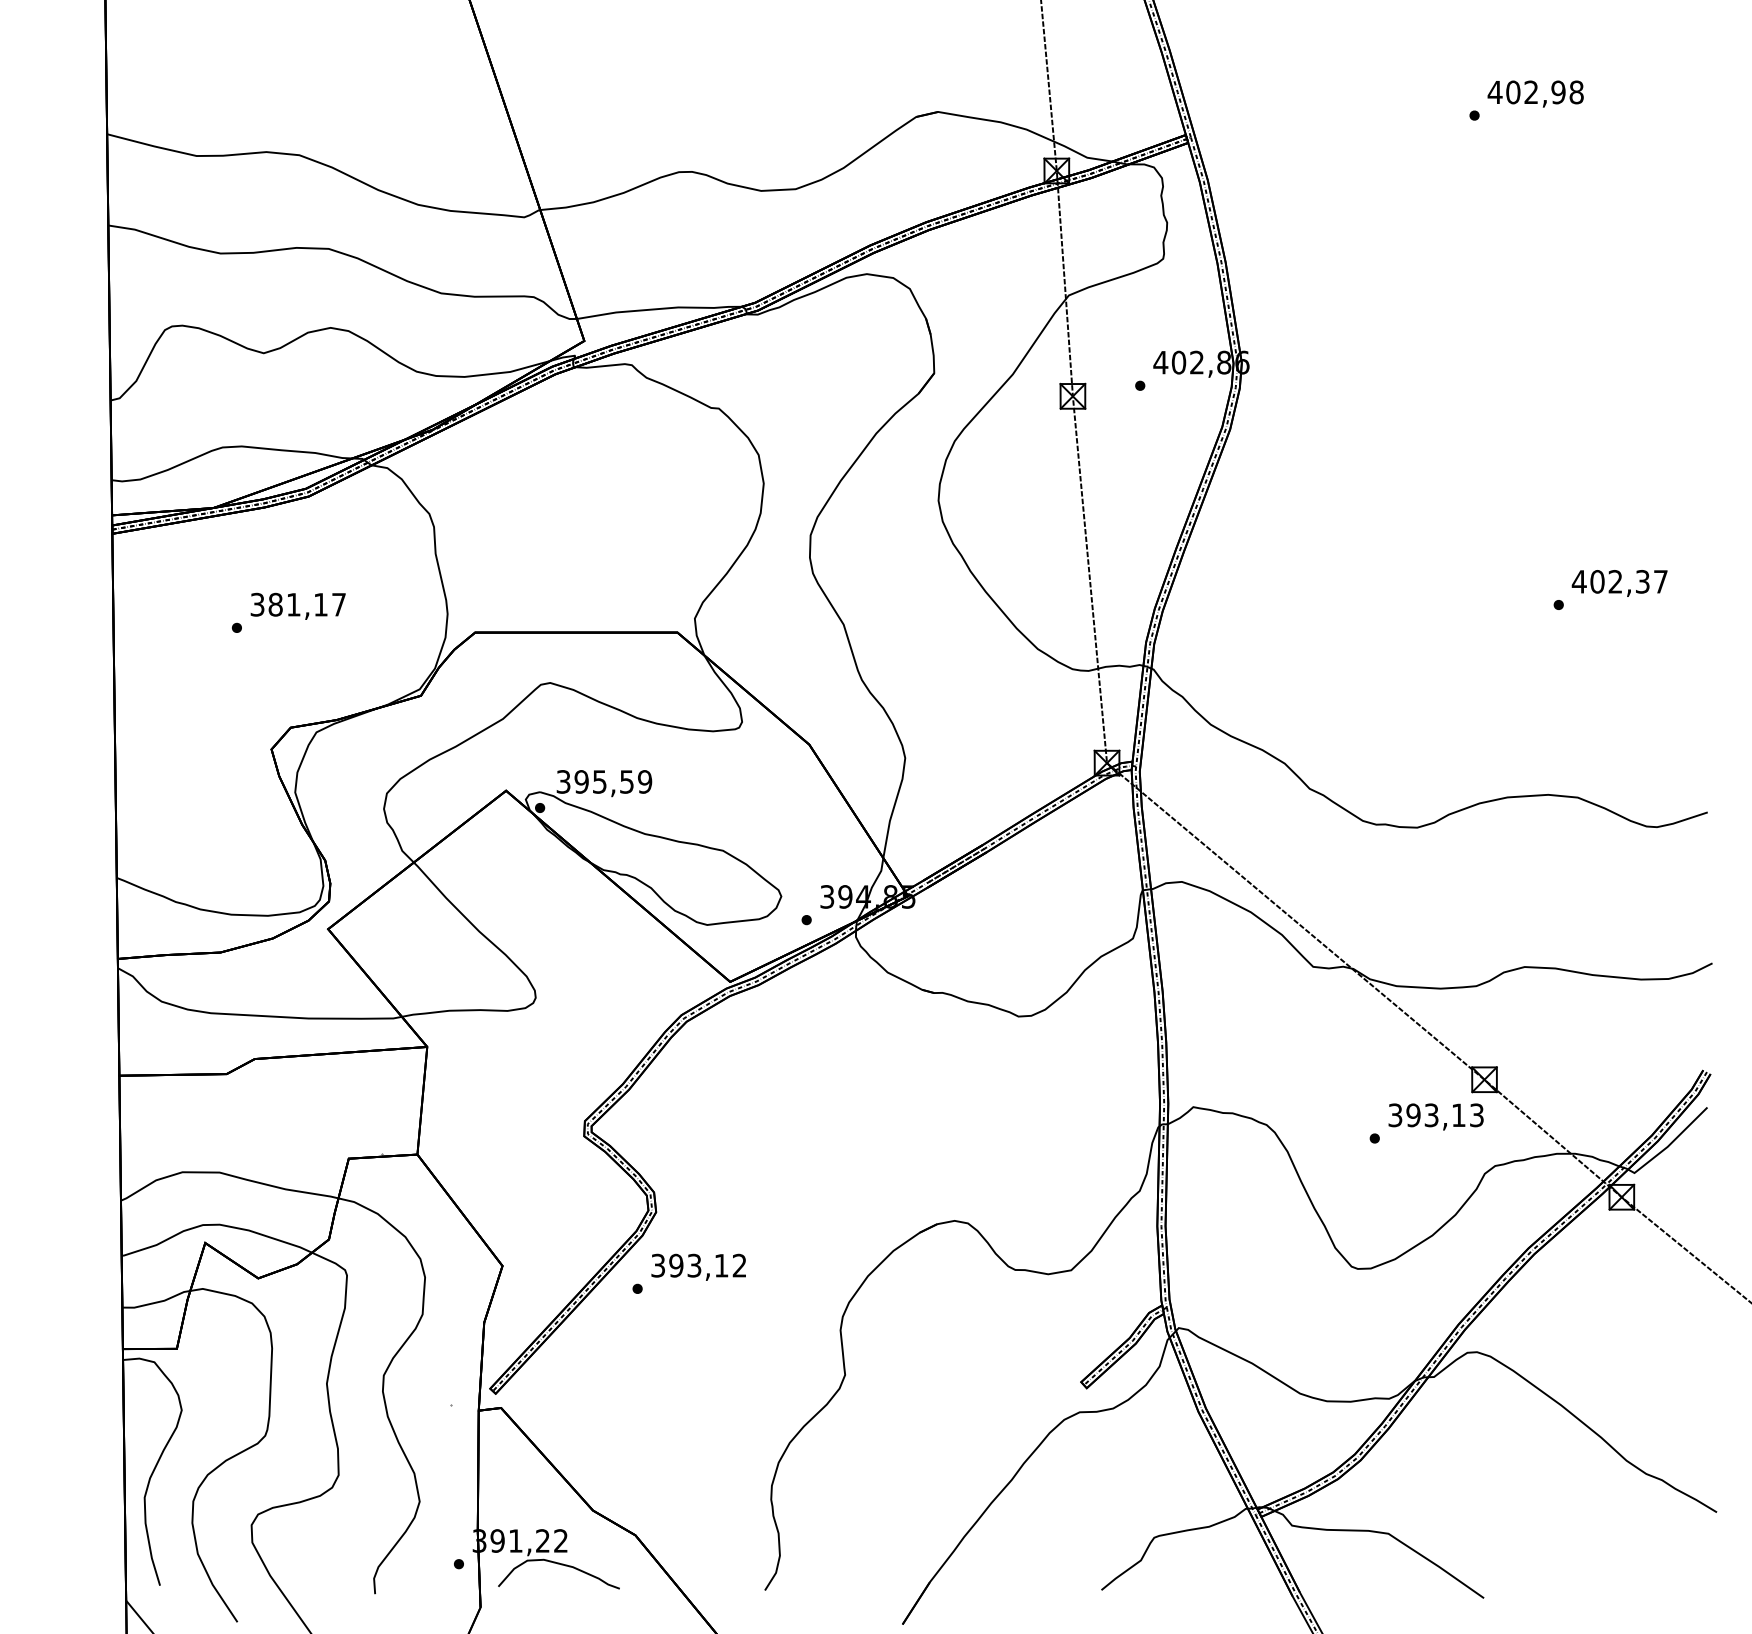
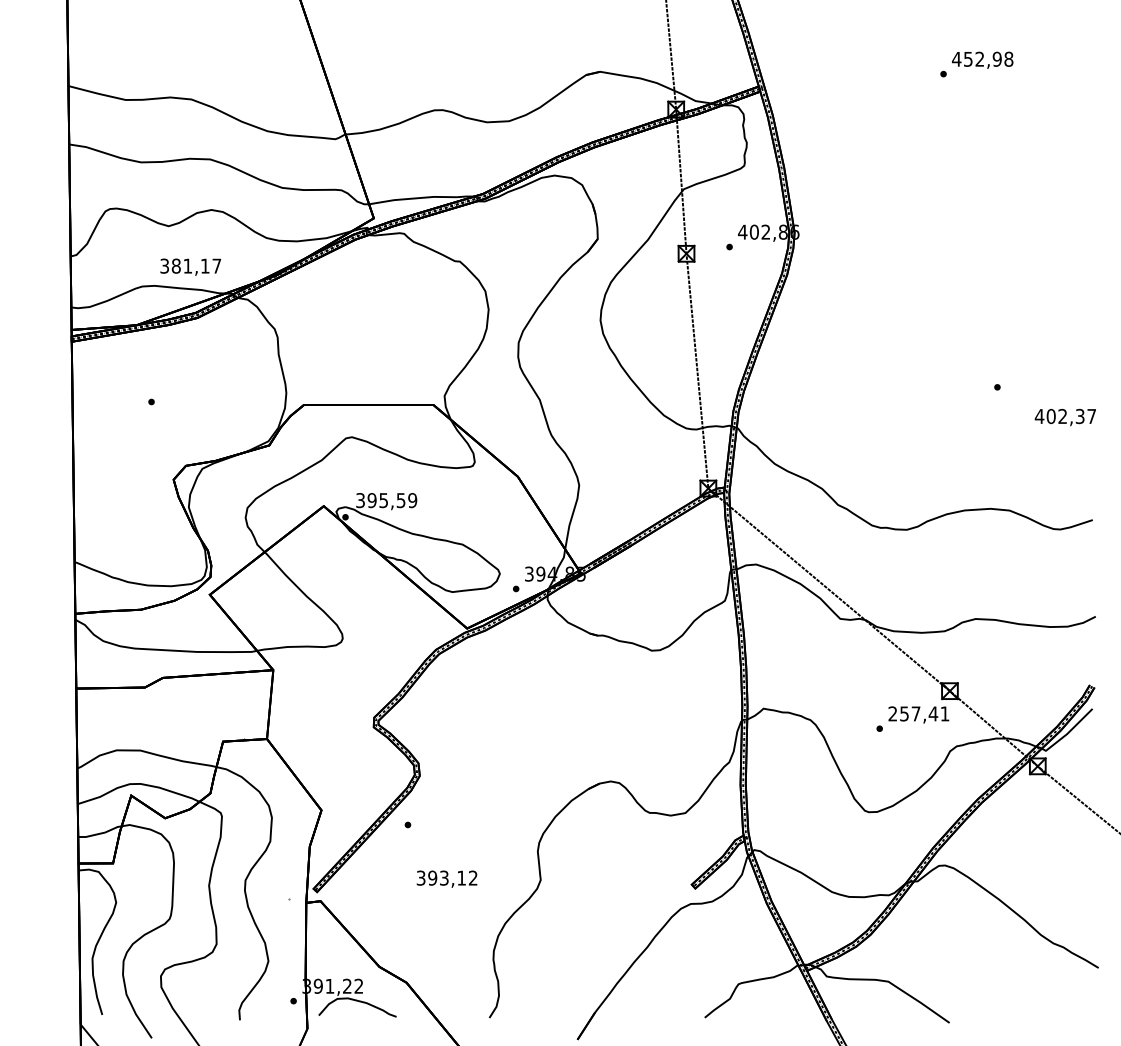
text: (1511, 91) -> (967, 58), 402,98 -> 452,98
text: (1618, 583) -> (1064, 417), moved
text: (297, 605) -> (190, 266), moved
text: (1435, 1114) -> (918, 713), 393,13 -> 257,41
text: (697, 1266) -> (446, 878), moved

